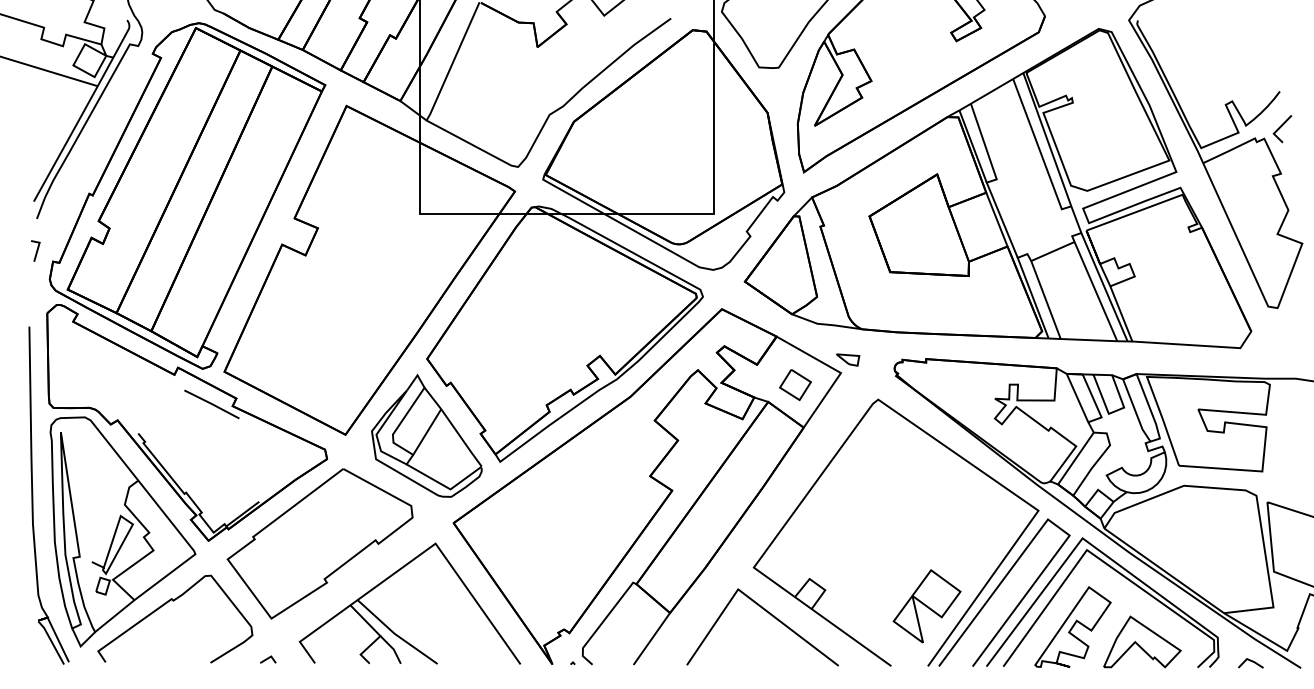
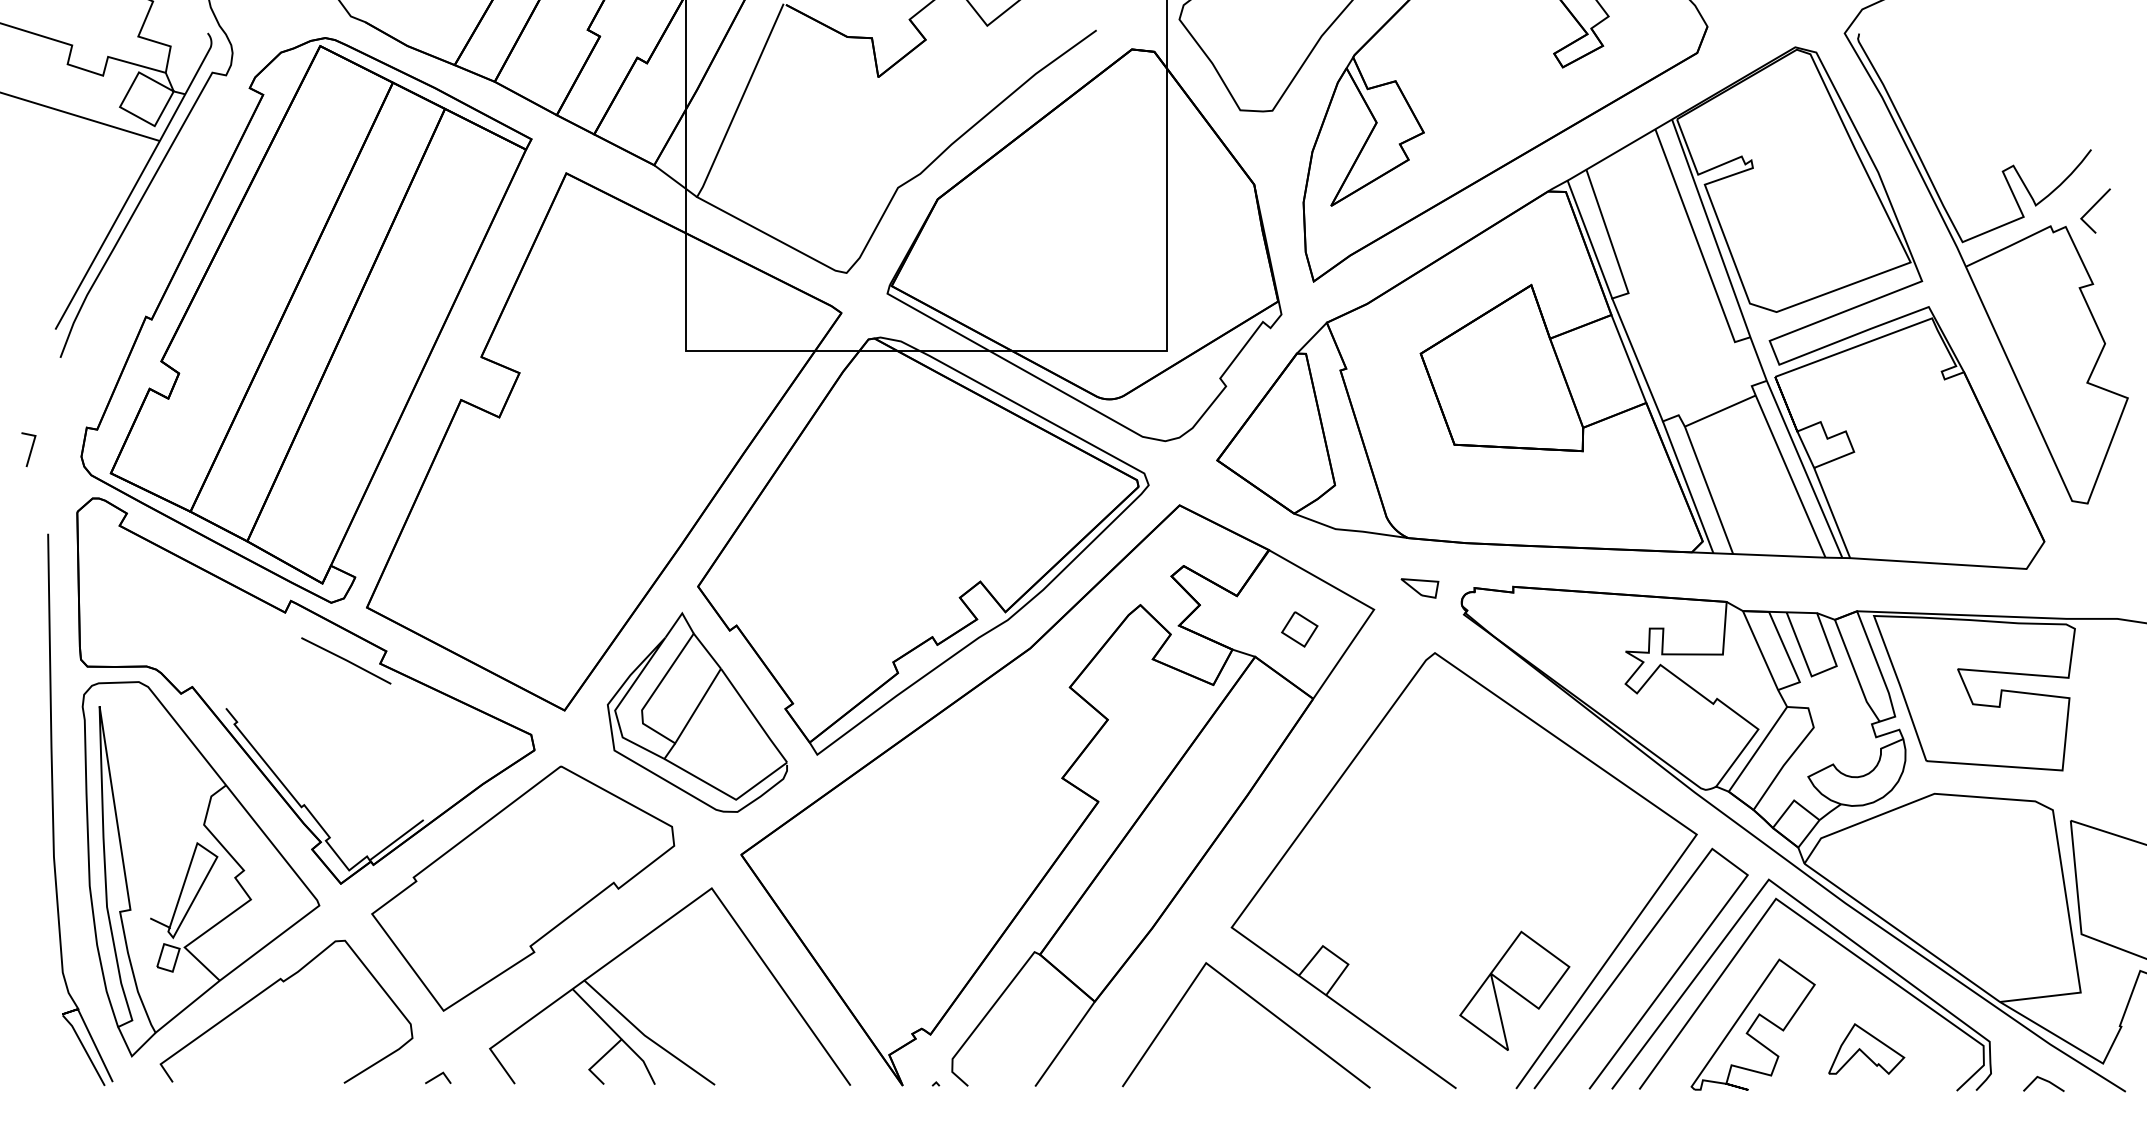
line: (36, 250) -> (30, 448), moved
part: (848, 359) -> (1420, 587), moved
part: (795, 385) -> (1299, 629), size x0.7
part: (1142, 641) -> (1866, 1048), size x0.6

